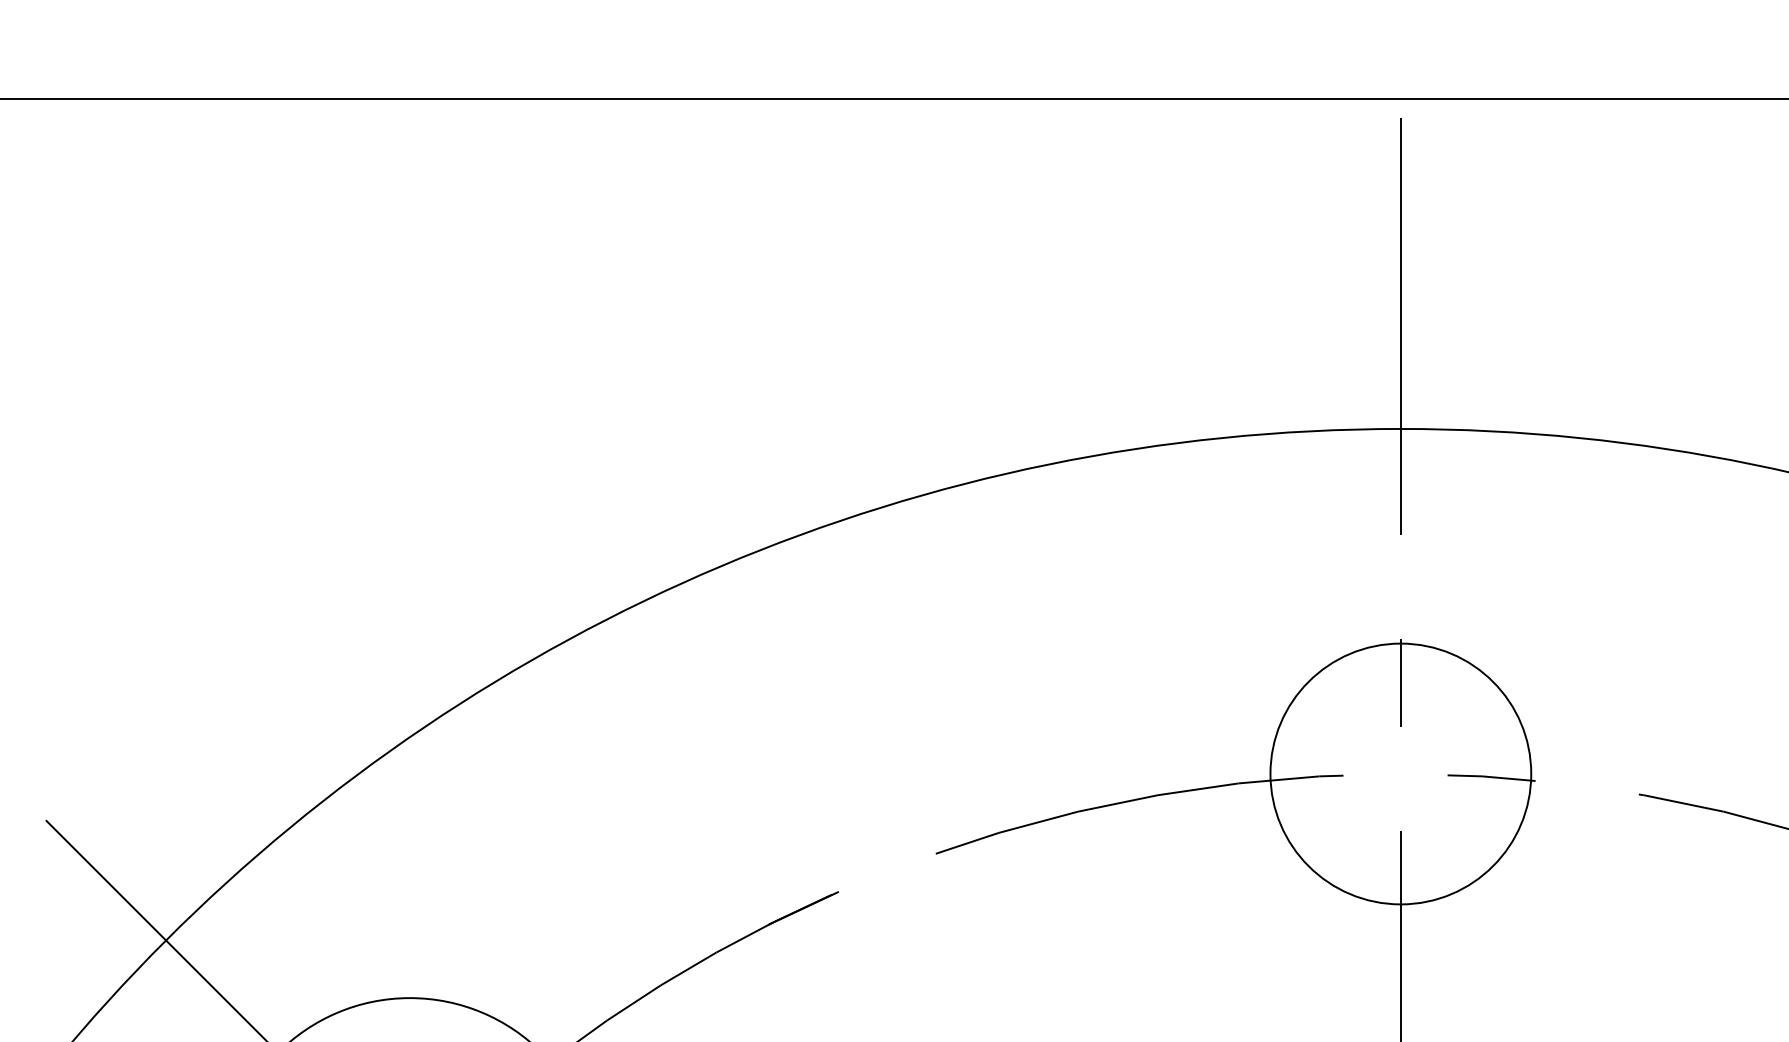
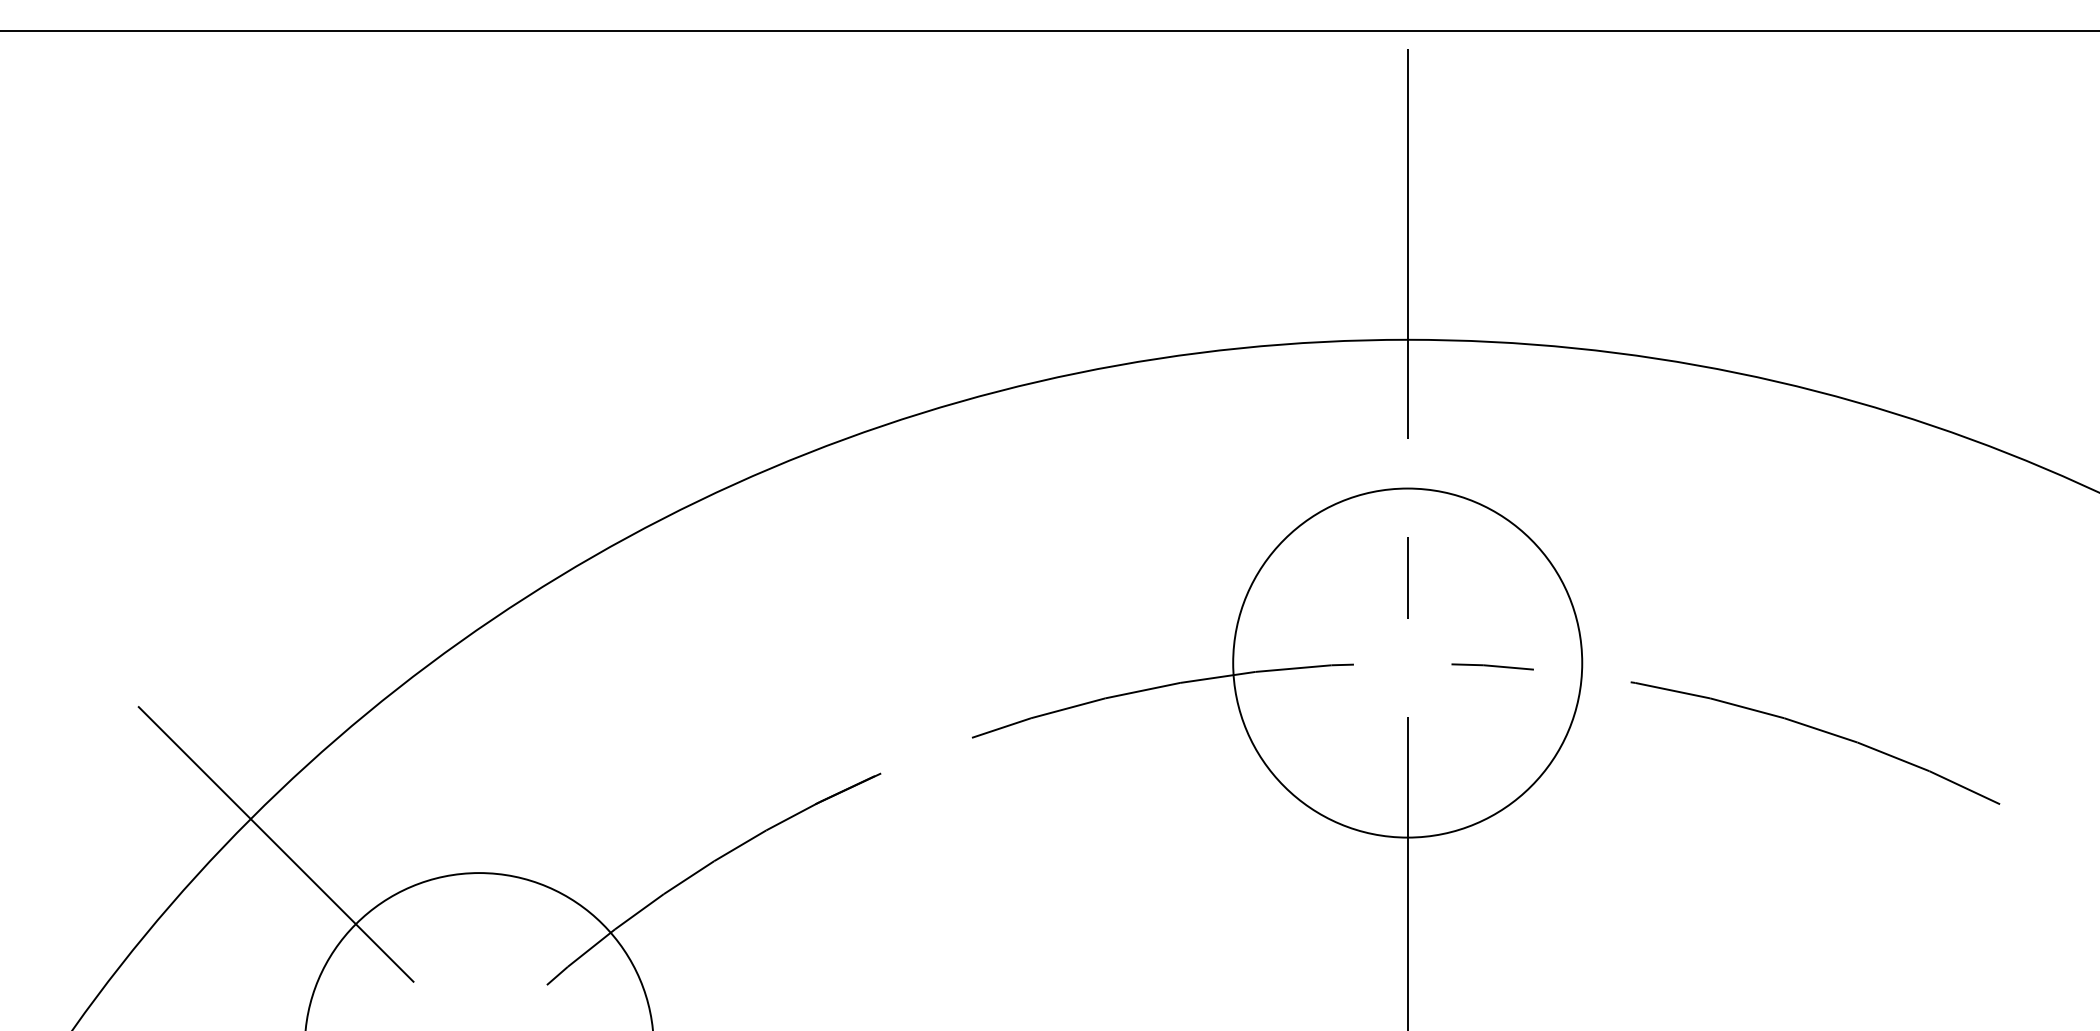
circle: (1400, 773) -> (1407, 662), size x1.43

